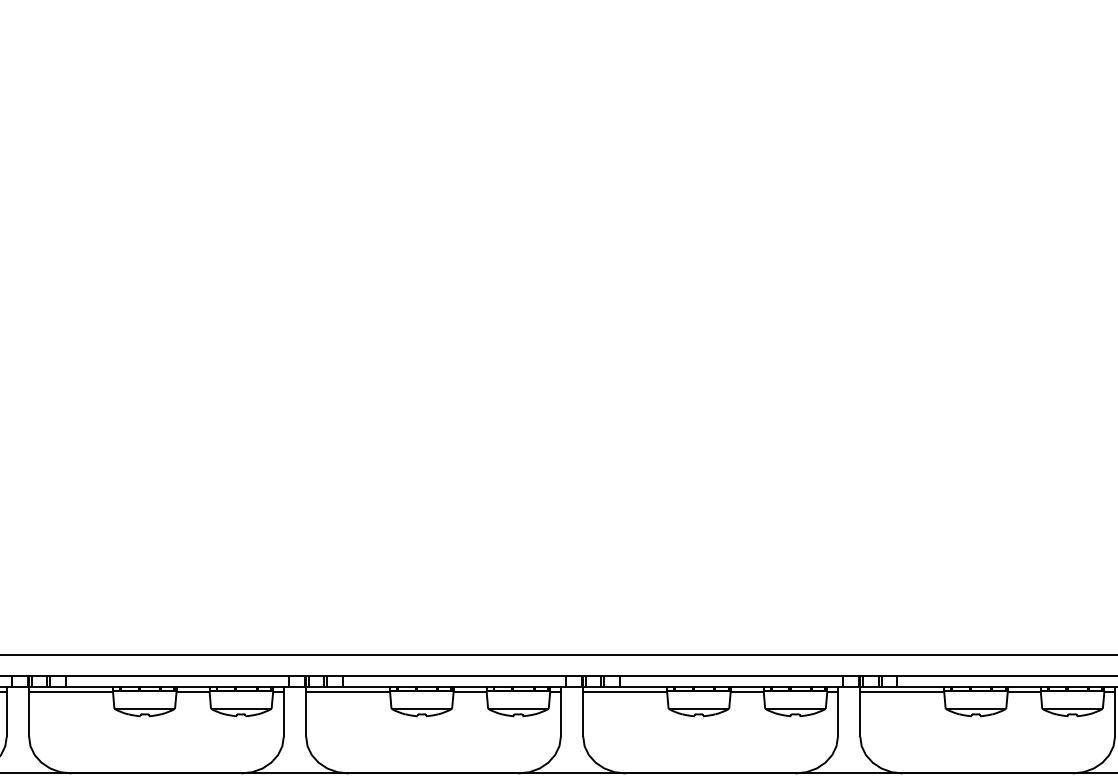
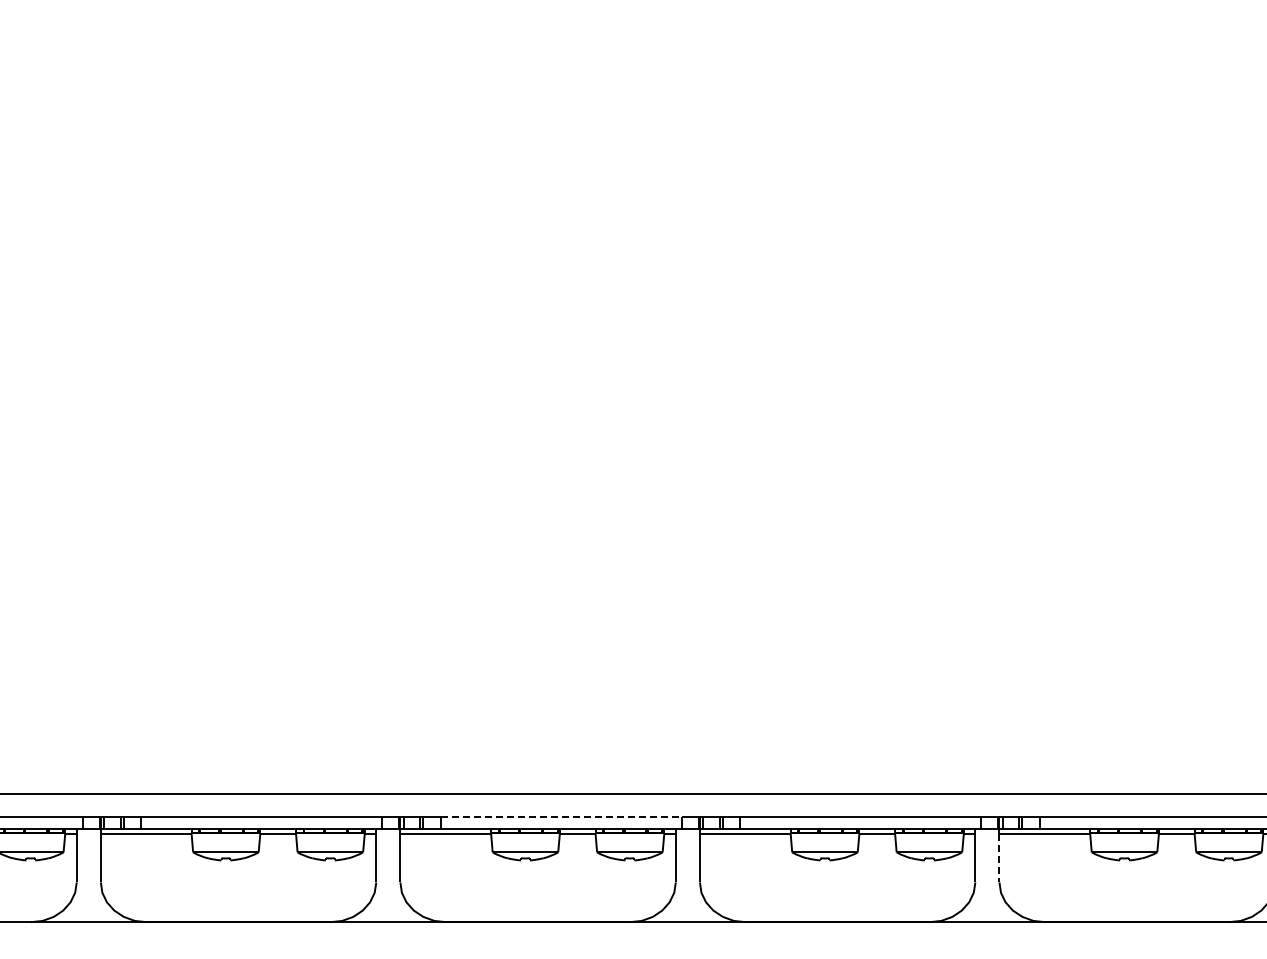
line: (455, 676) -> (561, 817), solid -> dashed
line: (860, 714) -> (999, 858), solid -> dashed

